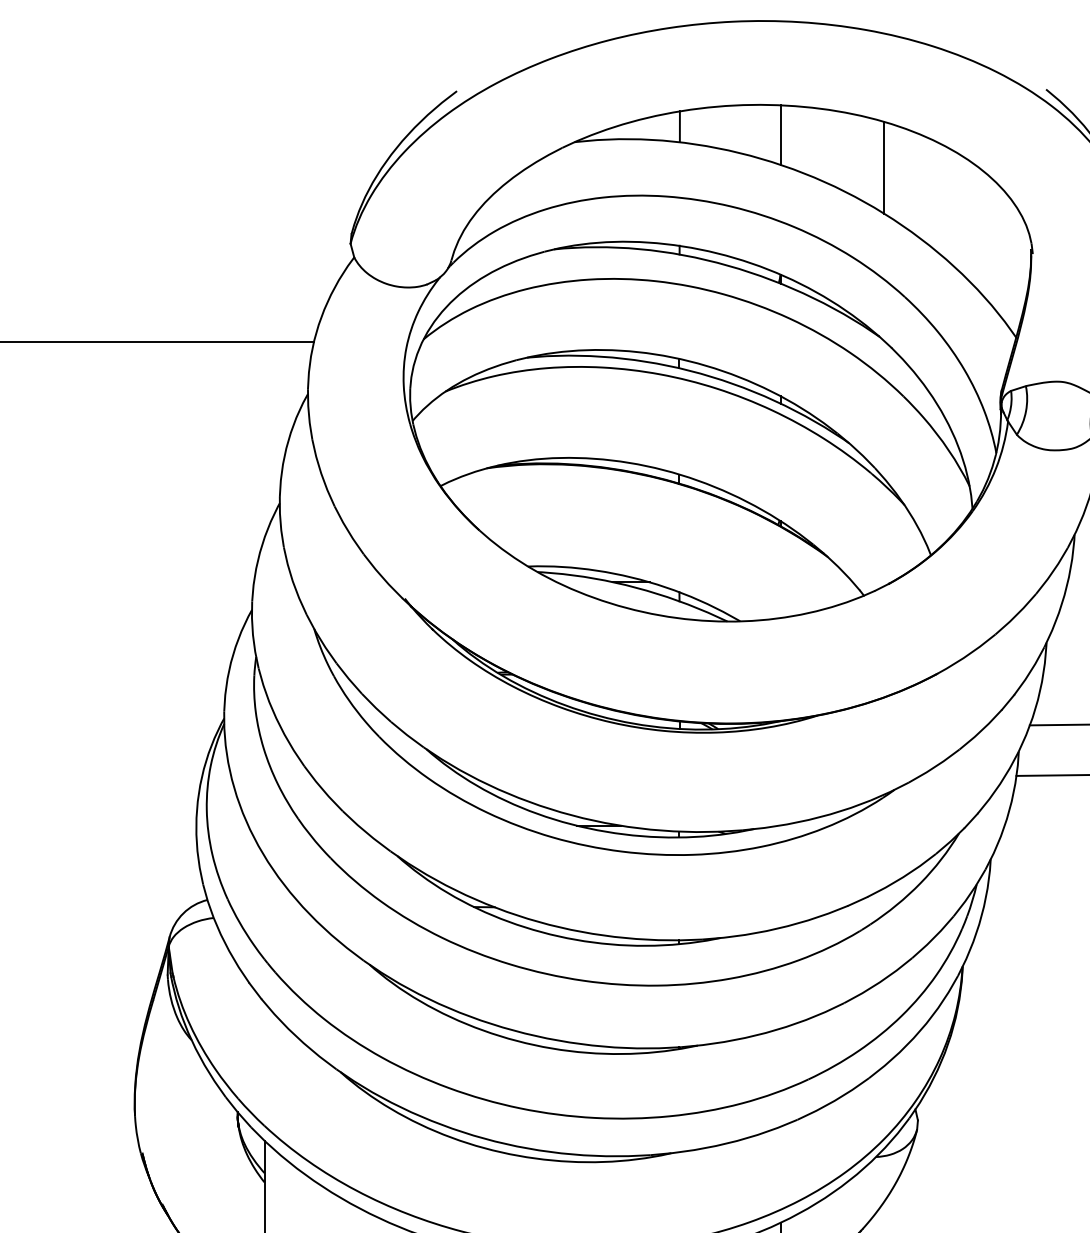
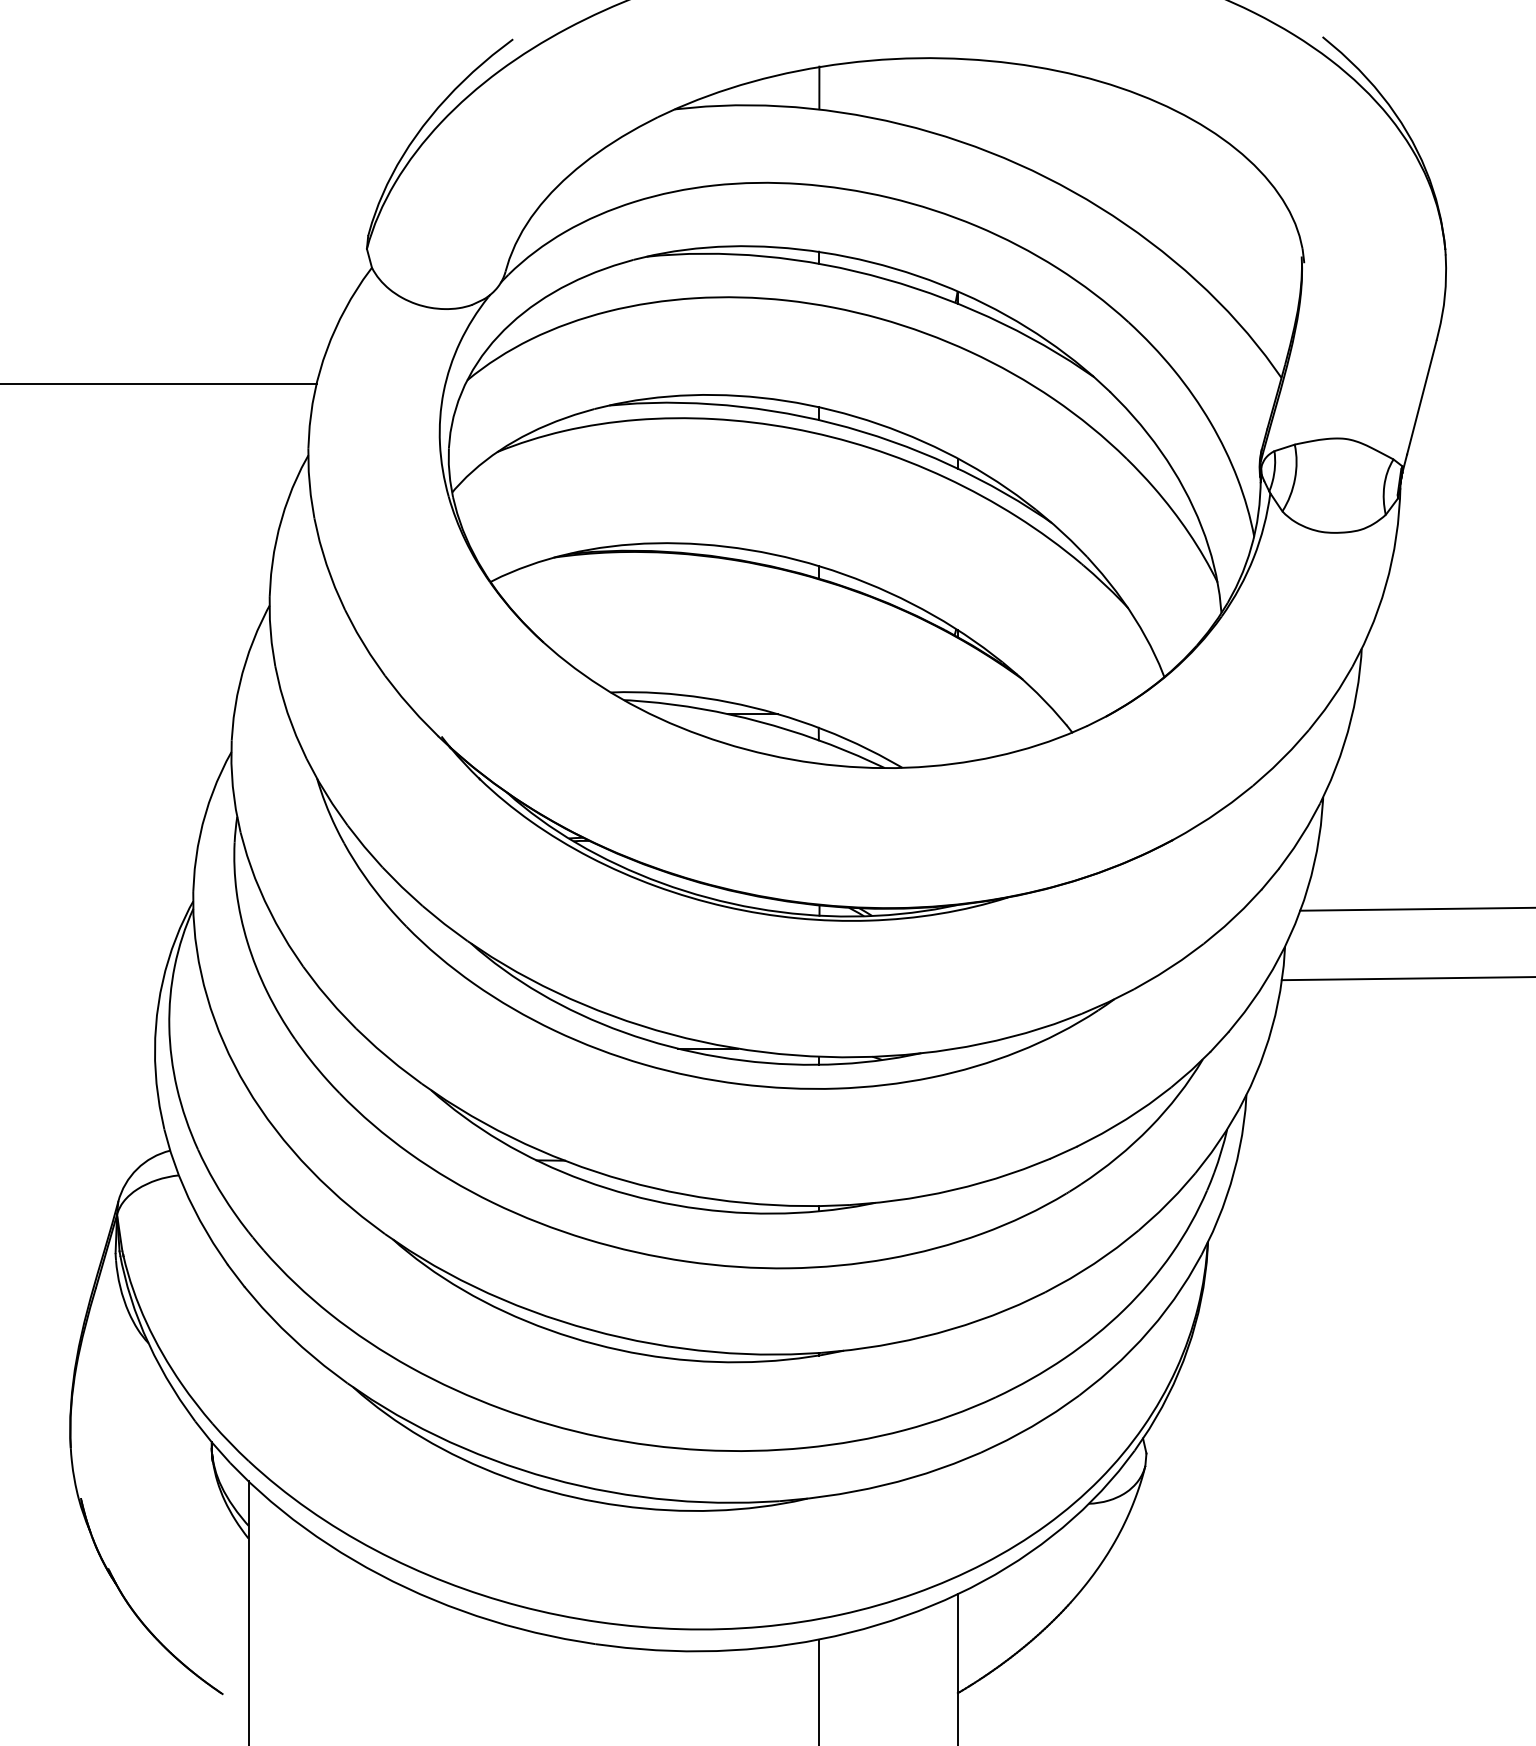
line: (780, 134) -> (957, 99), removed
line: (883, 167) -> (1099, 144), removed

